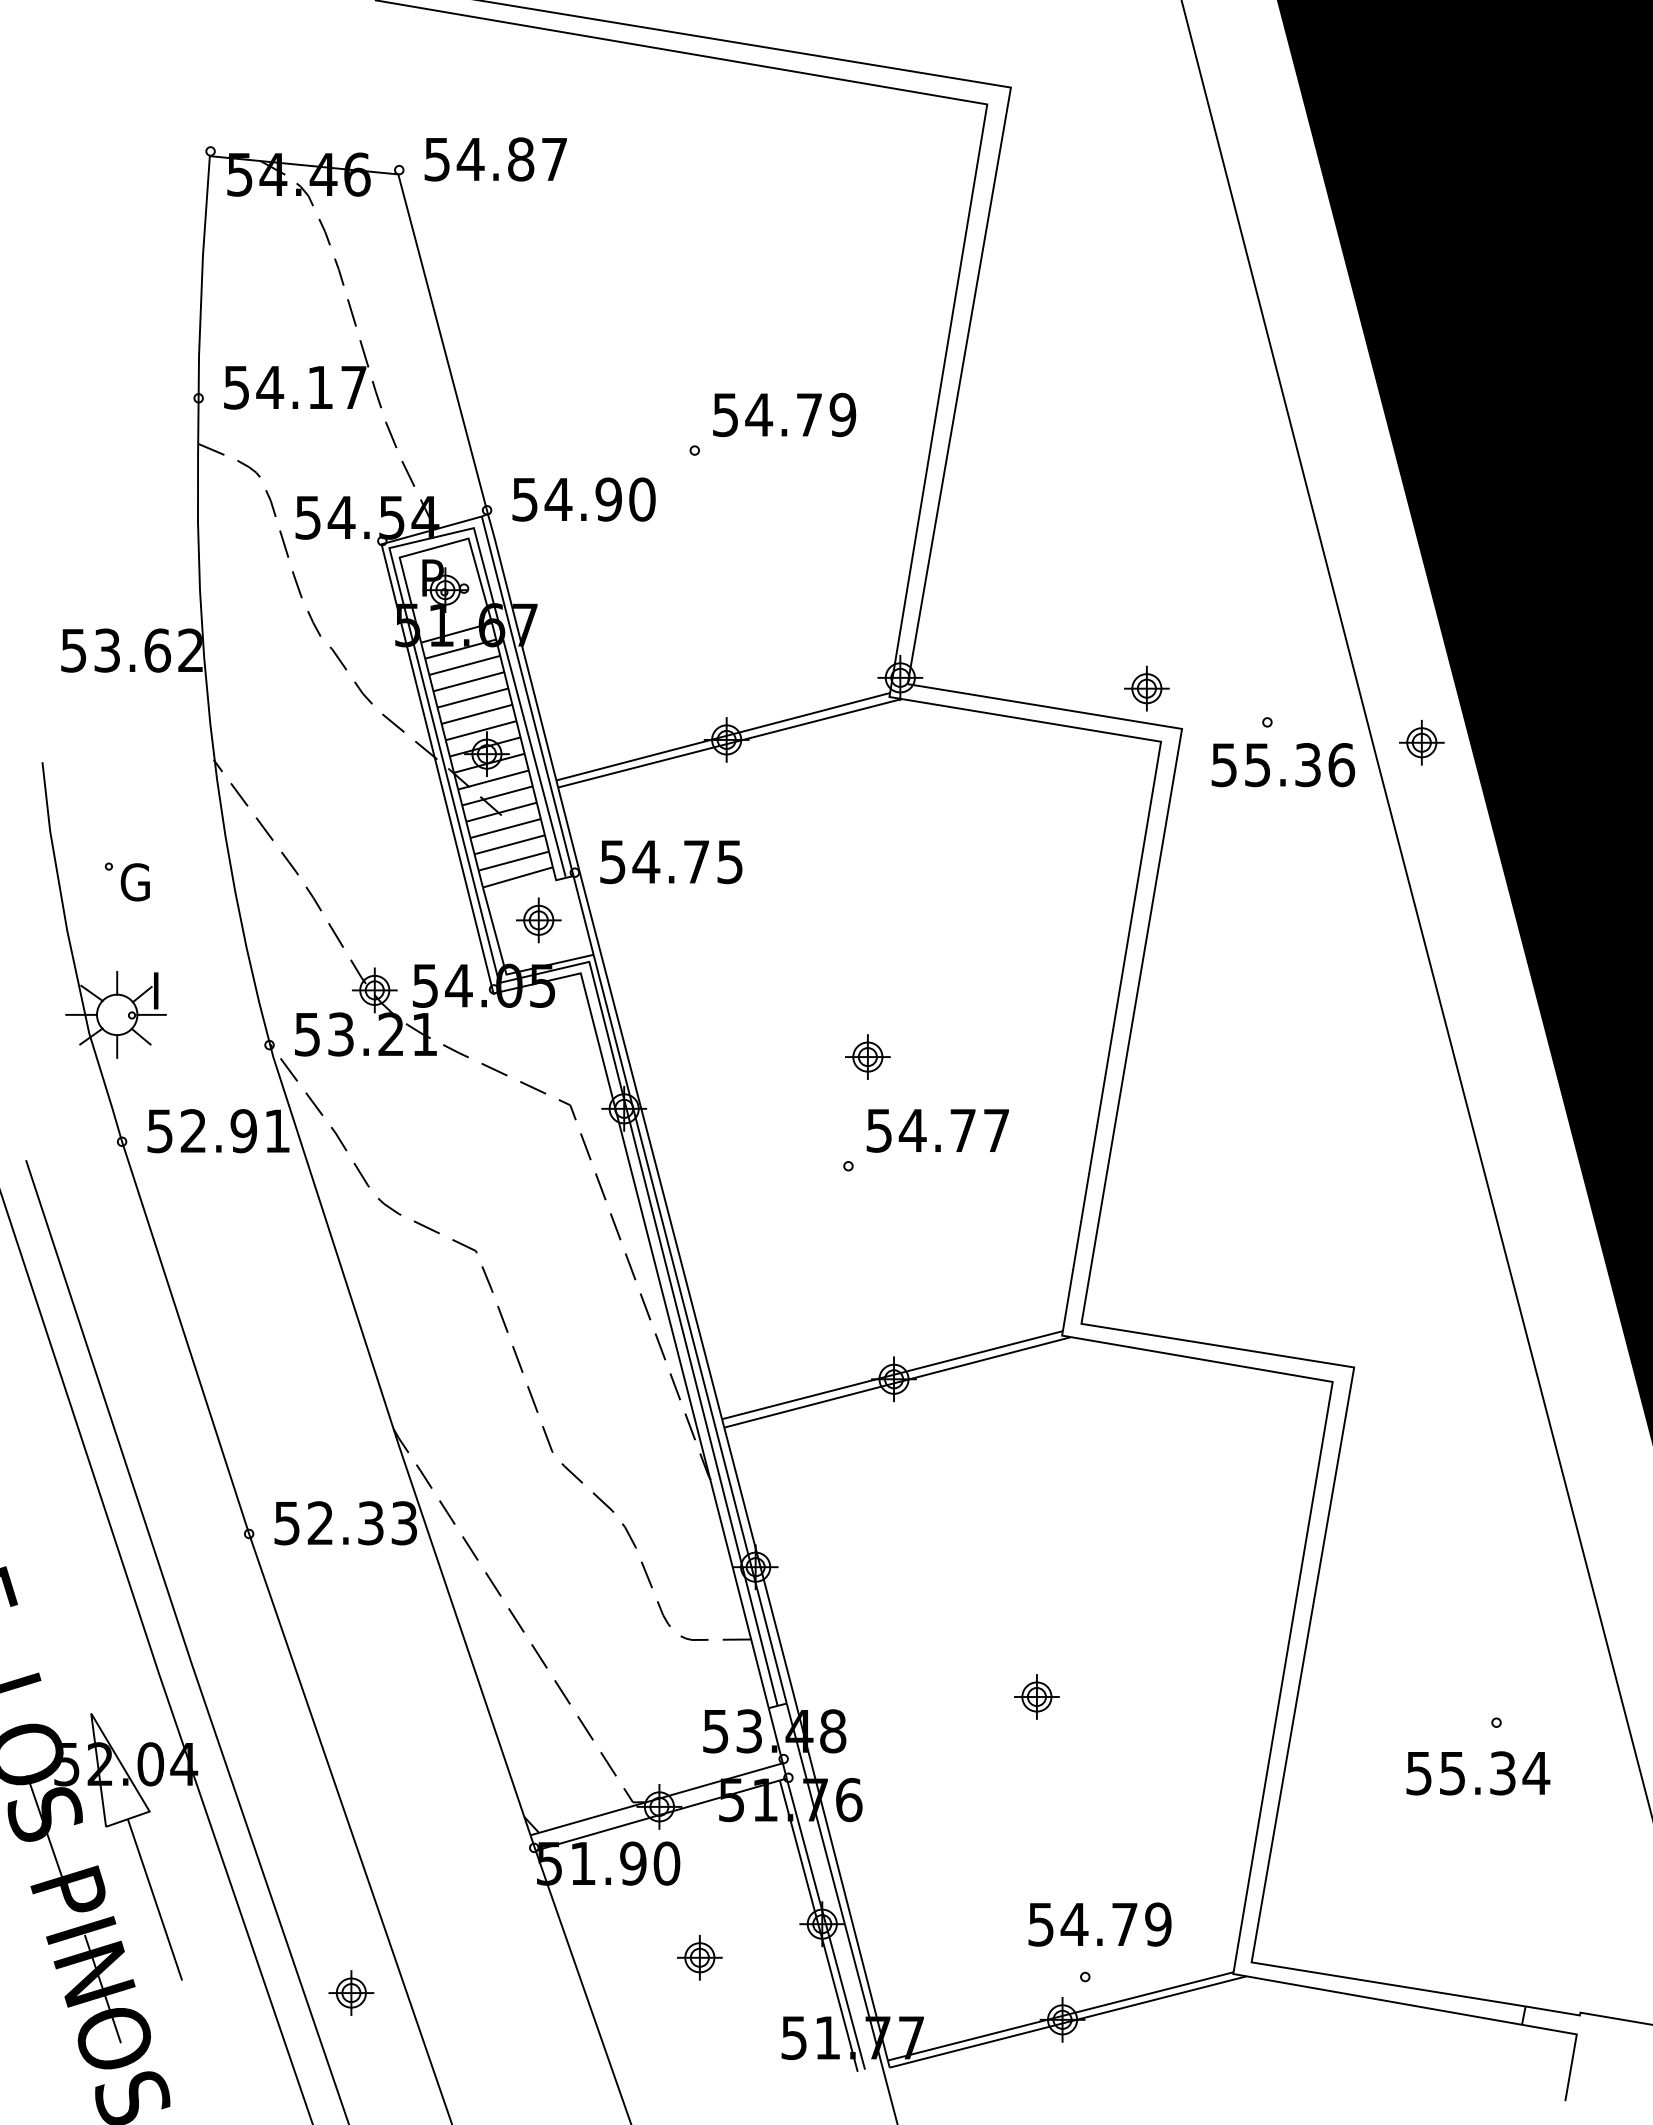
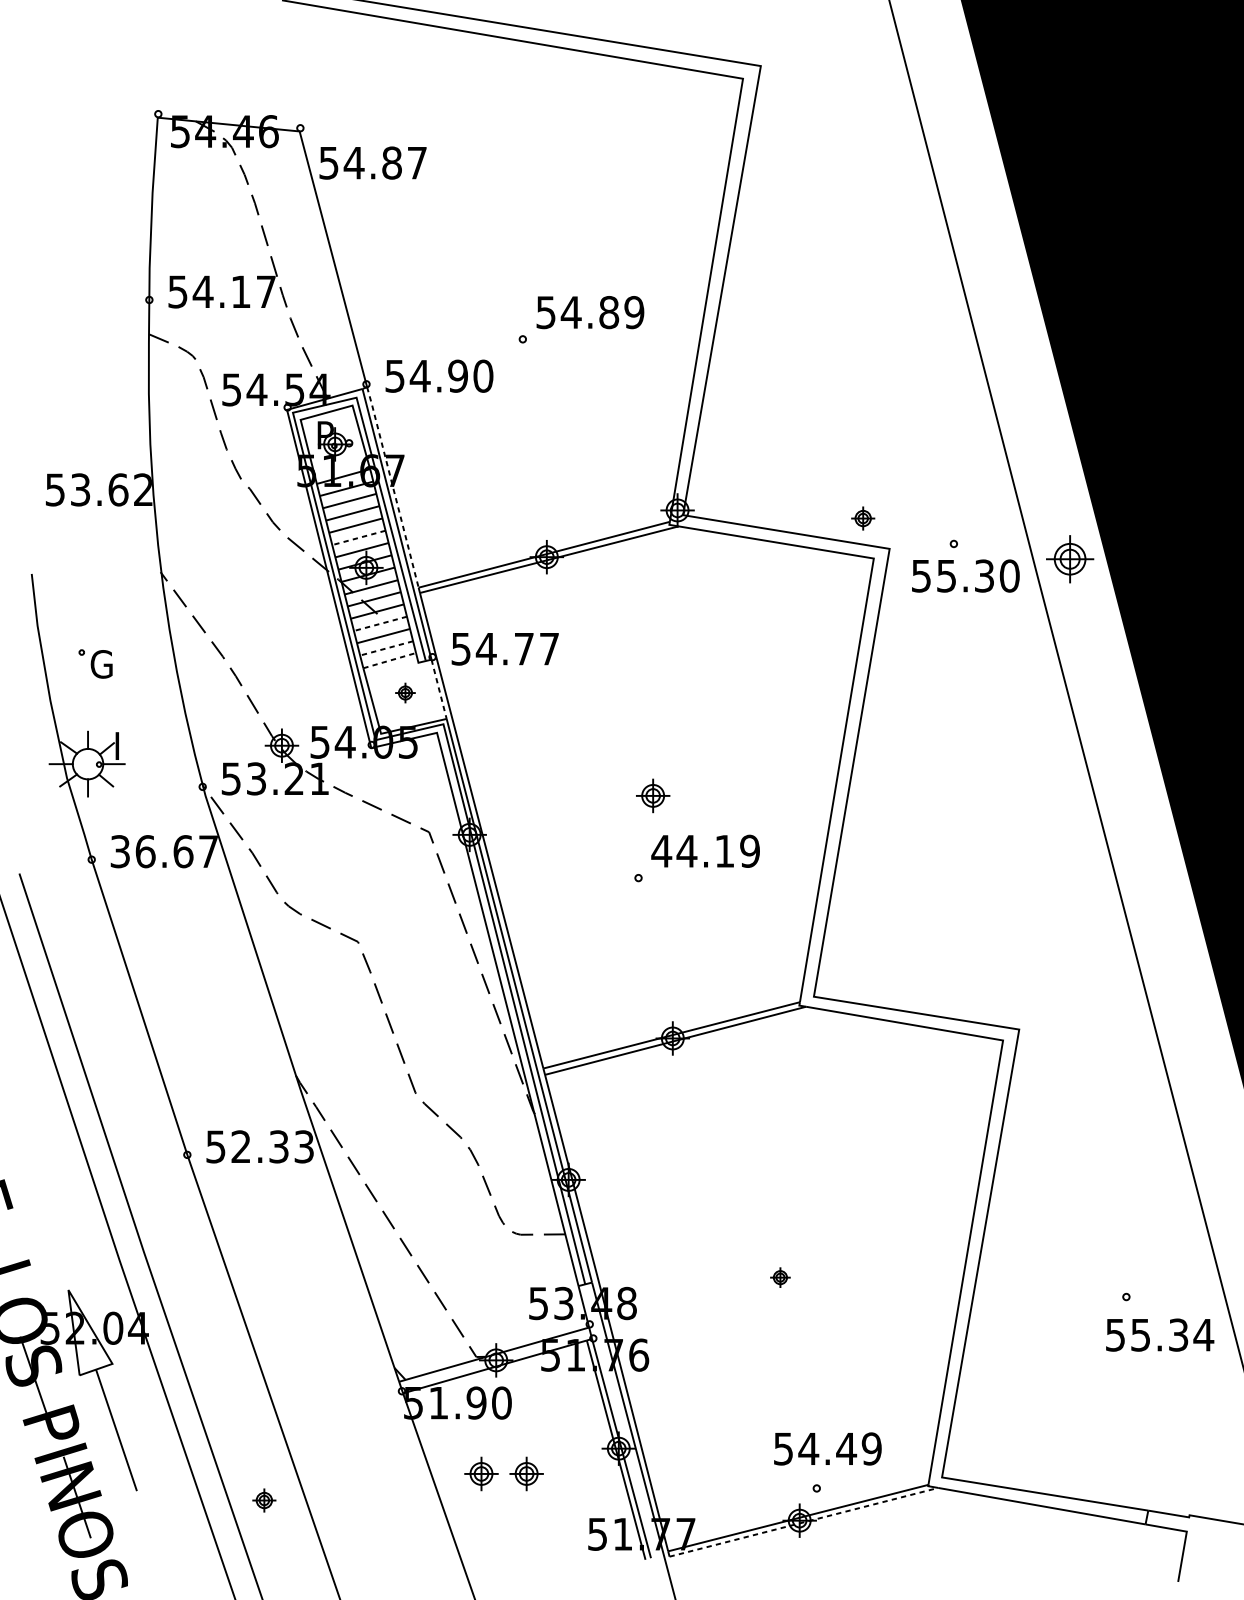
text: (495, 159) -> (372, 163), moved
text: (809, 414) -> (609, 312), 54.79 -> 54.89
line: (522, 647) -> (393, 487), solid -> dashed
part: (1146, 688) -> (862, 518), size x0.7
line: (477, 714) -> (359, 538), solid -> dashed
part: (1421, 742) -> (1069, 559), size x1.4
text: (1341, 764) -> (1009, 575), 55.36 -> 55.30
line: (505, 828) -> (380, 623), solid -> dashed
line: (513, 861) -> (386, 648), solid -> dashed
text: (729, 862) -> (548, 649), 54.75 -> 54.77
line: (518, 877) -> (390, 660), solid -> dashed
line: (583, 915) -> (439, 689), solid -> dashed
part: (538, 920) -> (405, 693), size x0.6
text: (937, 1130) -> (705, 851), 54.77 -> 44.19
text: (218, 1131) -> (164, 851), 52.91 -> 36.67
part: (1036, 1696) -> (780, 1277), size x0.6
text: (1478, 1773) -> (1160, 1335), moved
text: (1124, 1924) -> (846, 1448), 54.79 -> 54.49
part: (639, 1957) -> (481, 1473), added
part: (351, 1992) -> (264, 1500), size x0.7
line: (1068, 2021) -> (804, 1521), solid -> dashed

